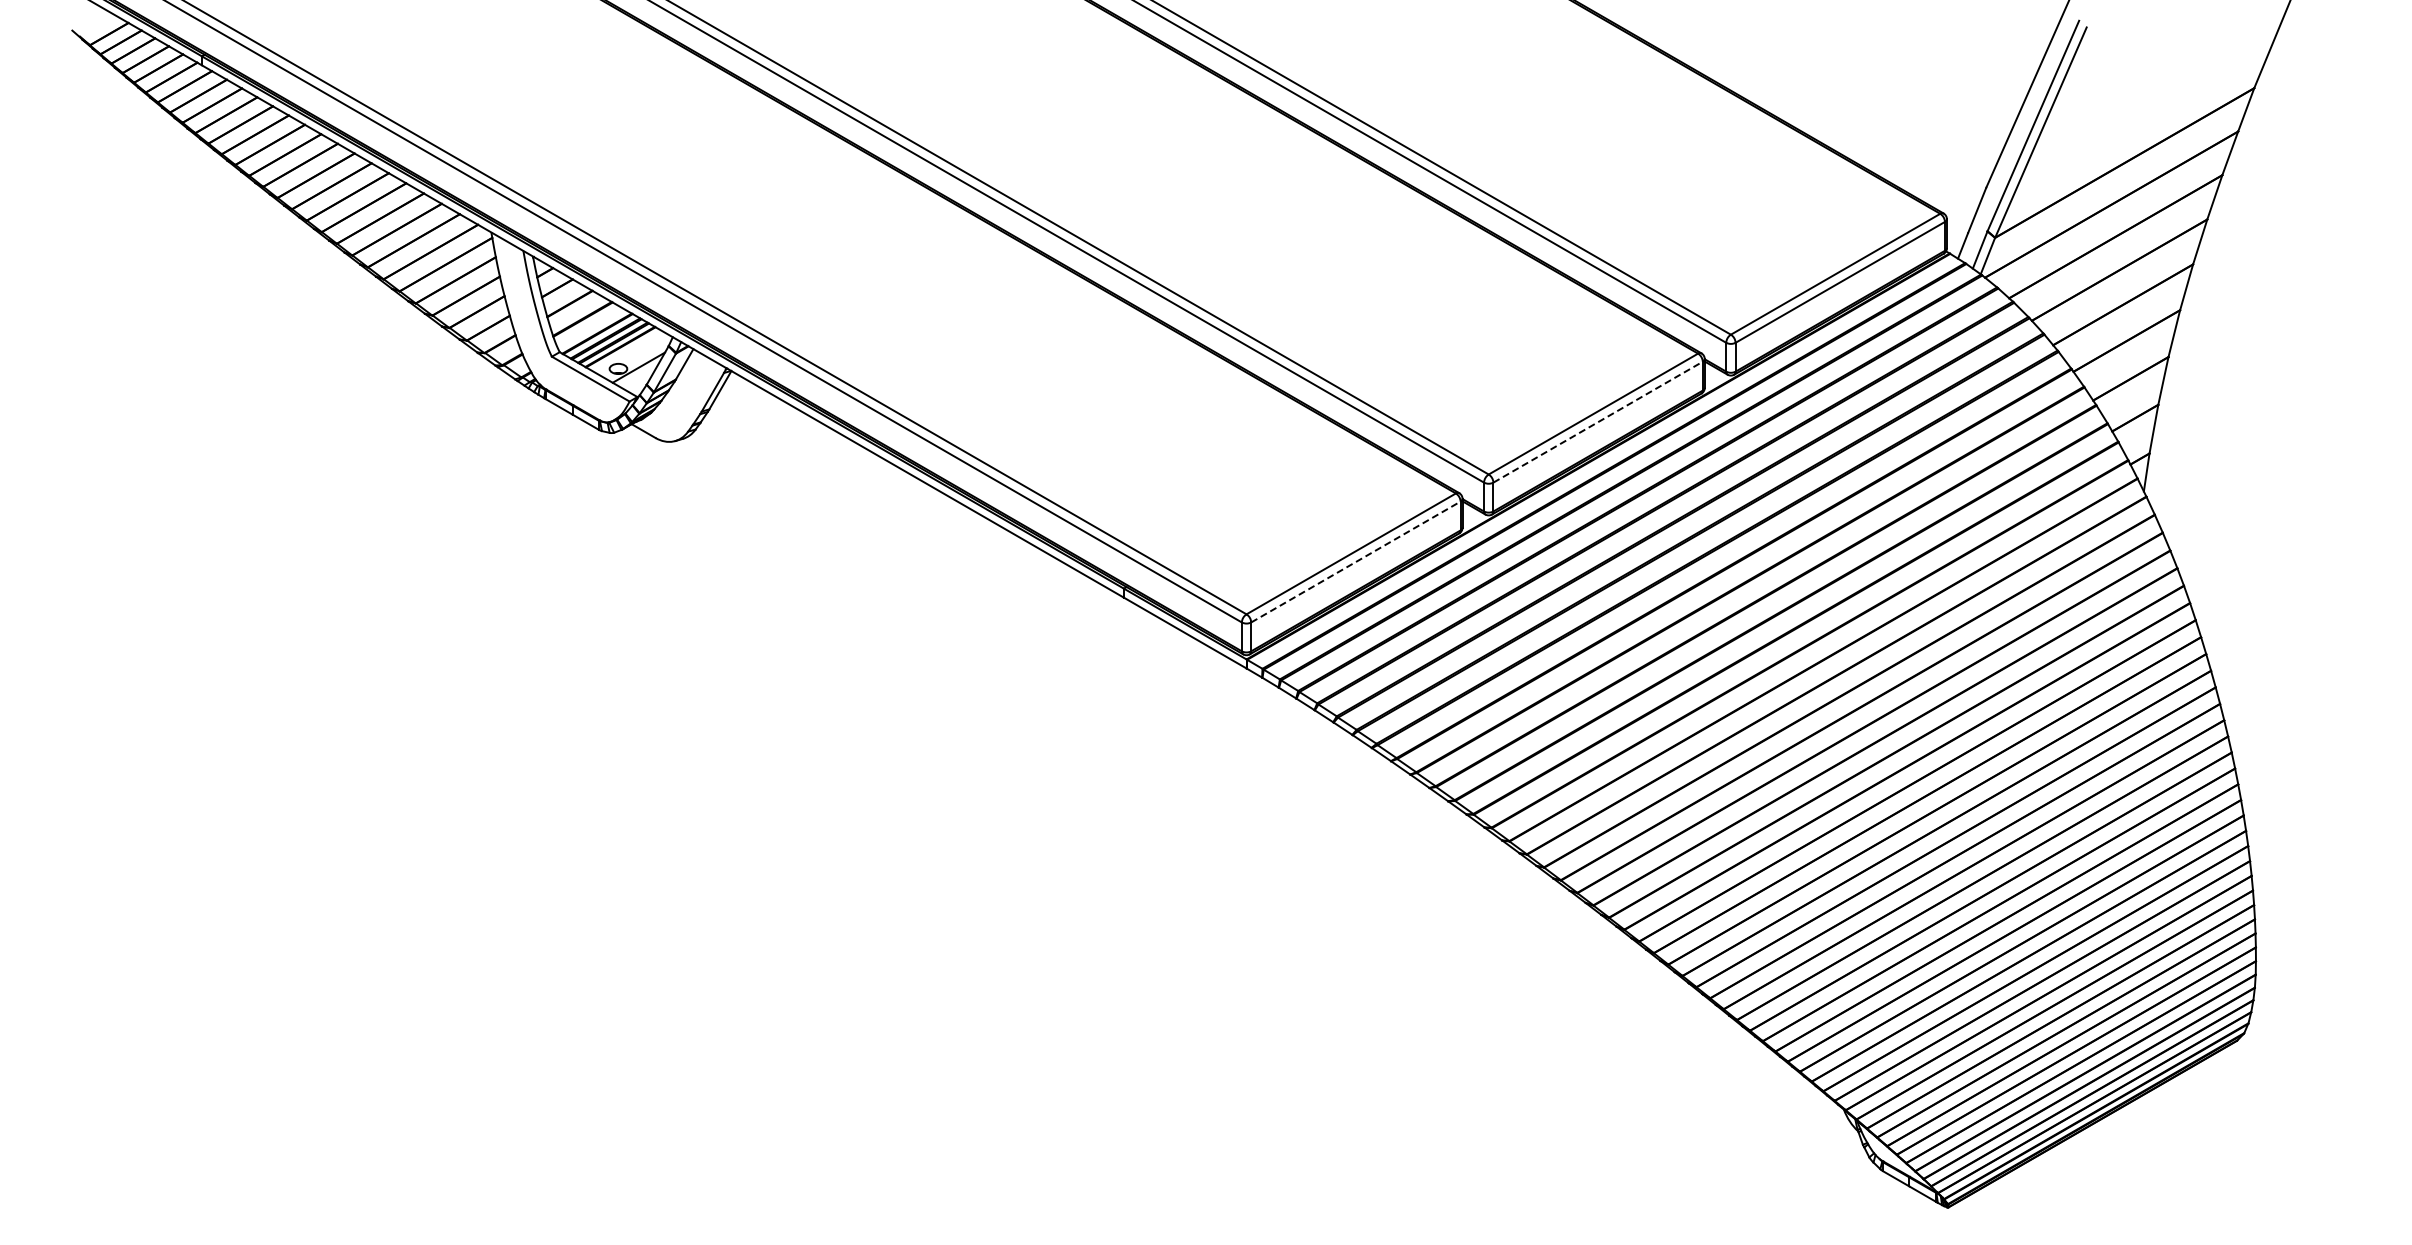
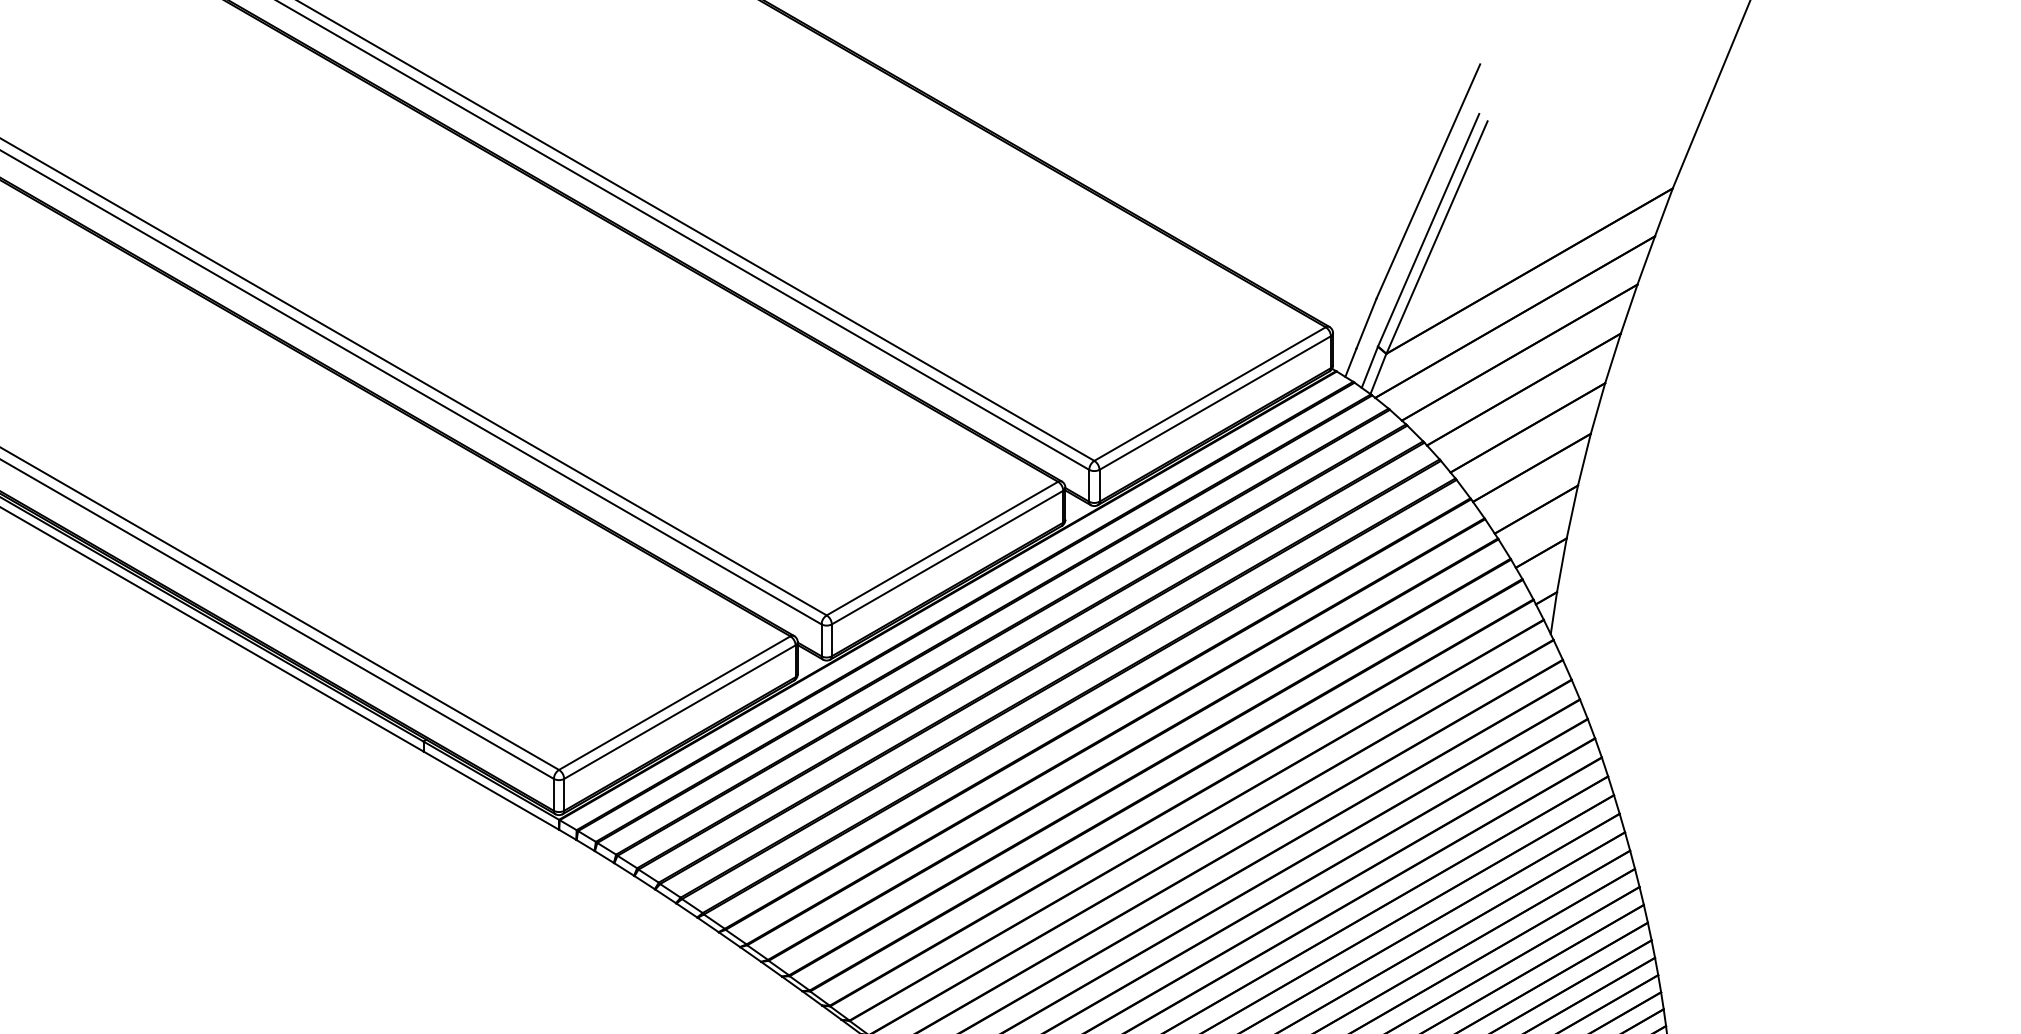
line: (1598, 422) -> (948, 557), dashed -> solid
line: (1355, 562) -> (679, 712), dashed -> solid

